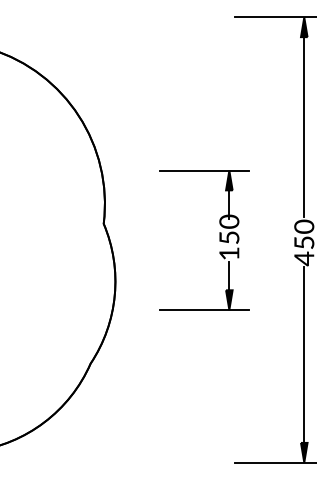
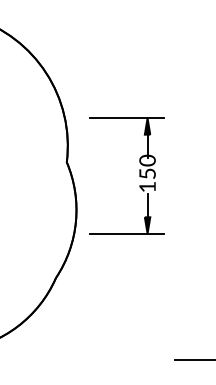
part: (219, 240) -> (139, 176), moved

